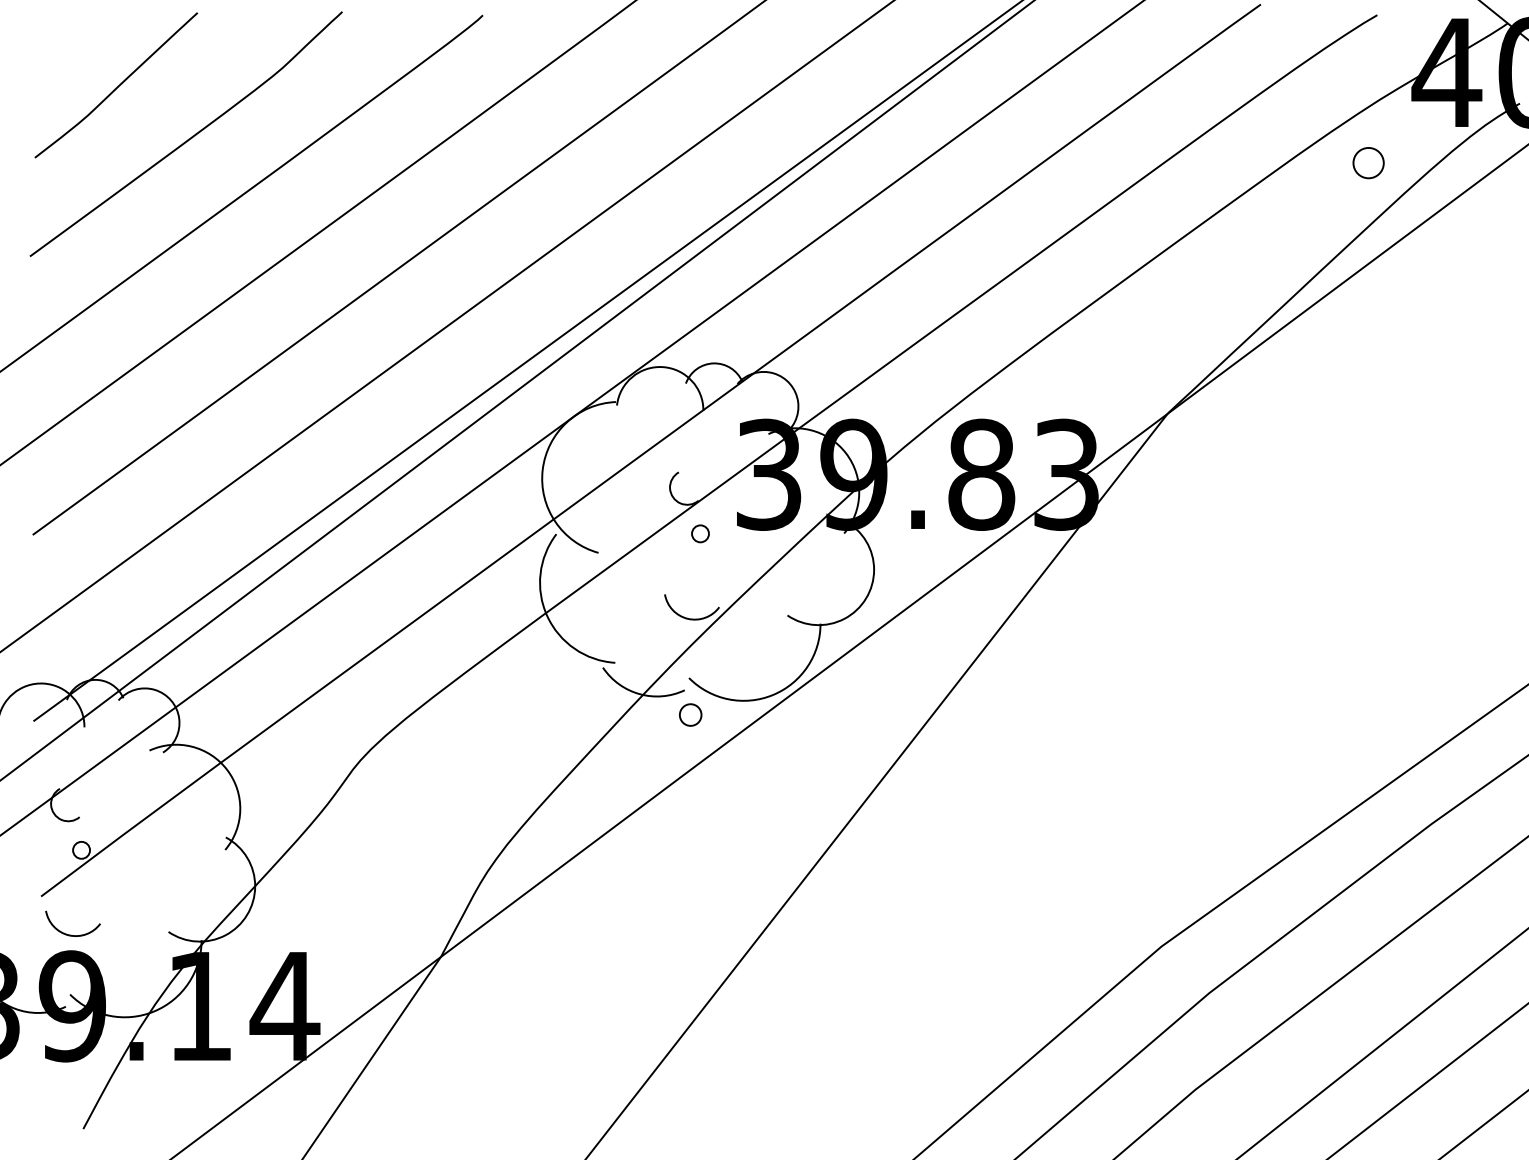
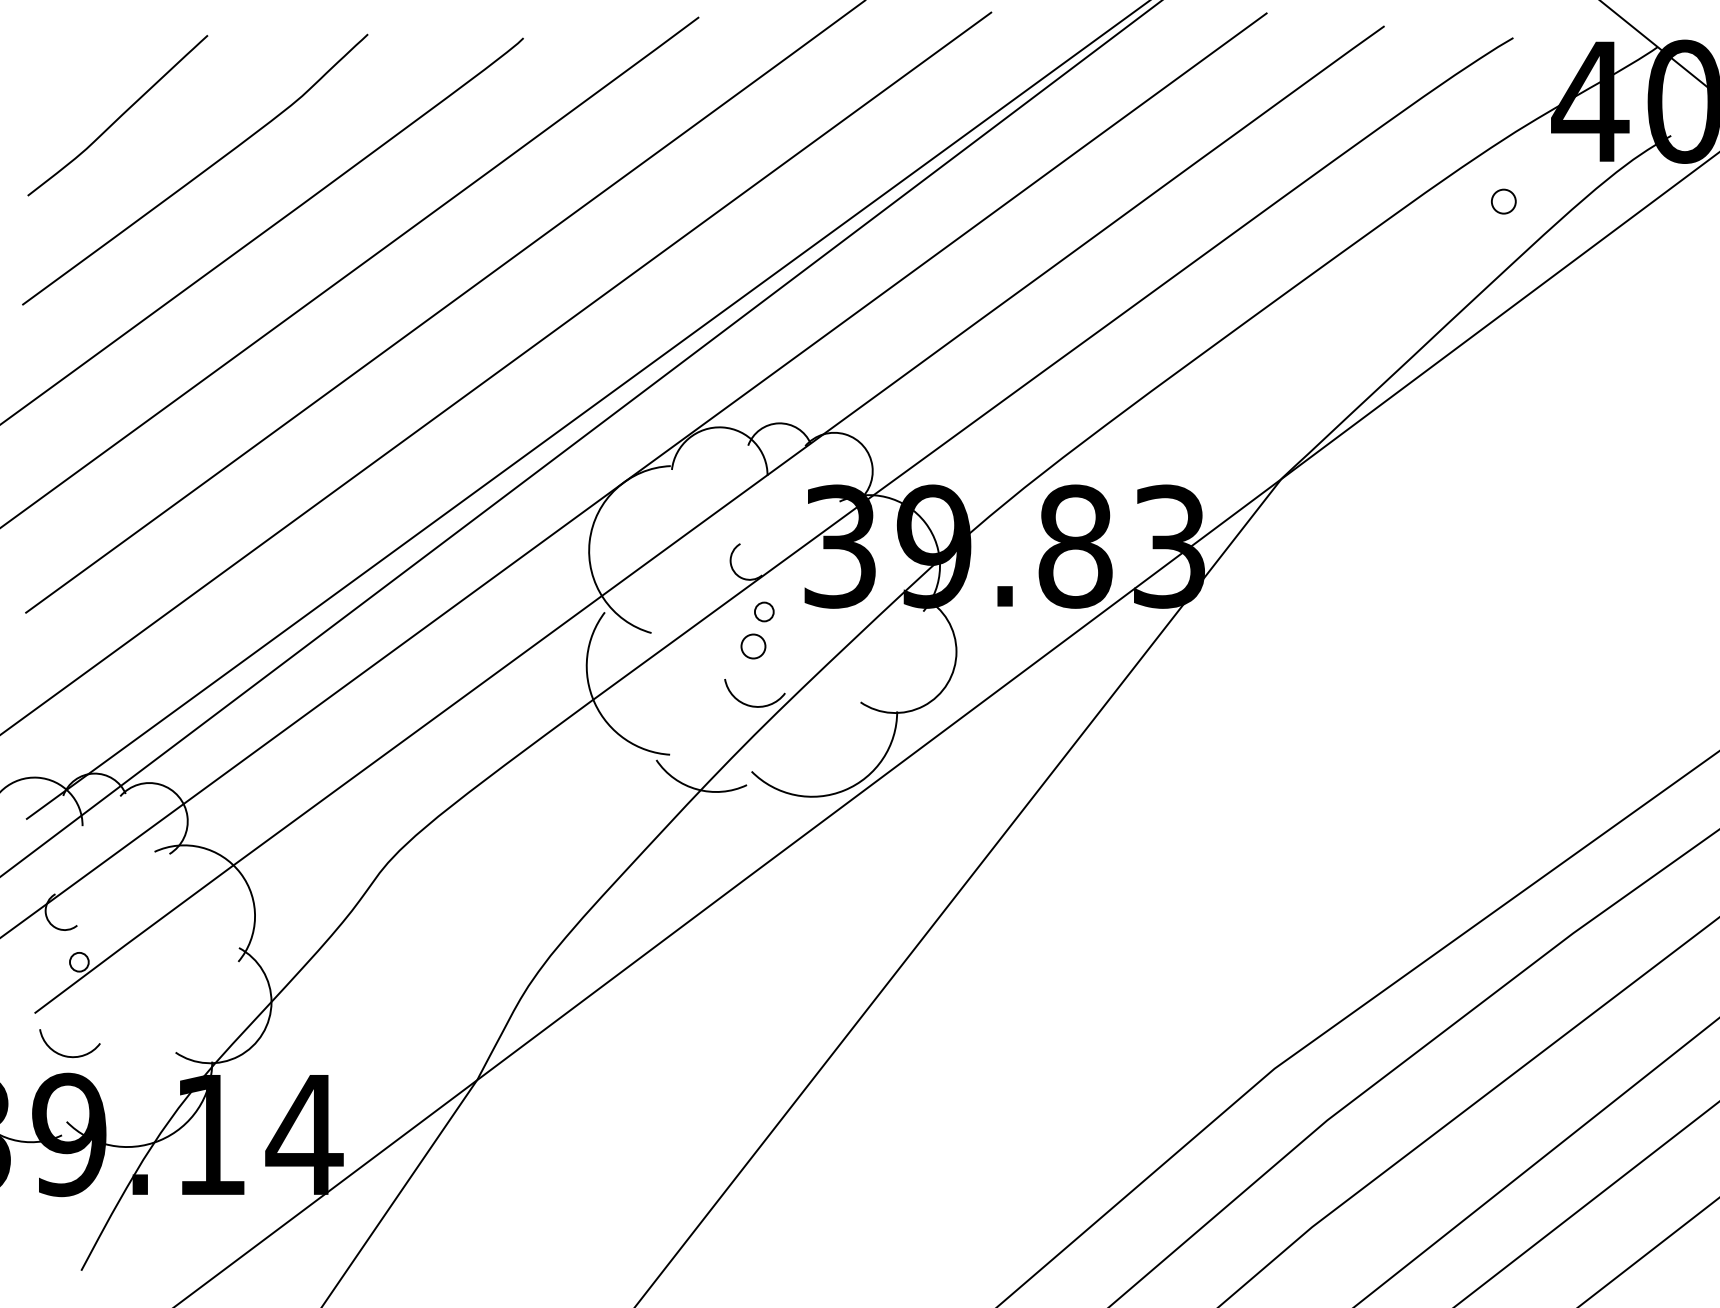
part: (1368, 162) -> (1503, 201), size x0.71
part: (690, 715) -> (753, 646), moved

